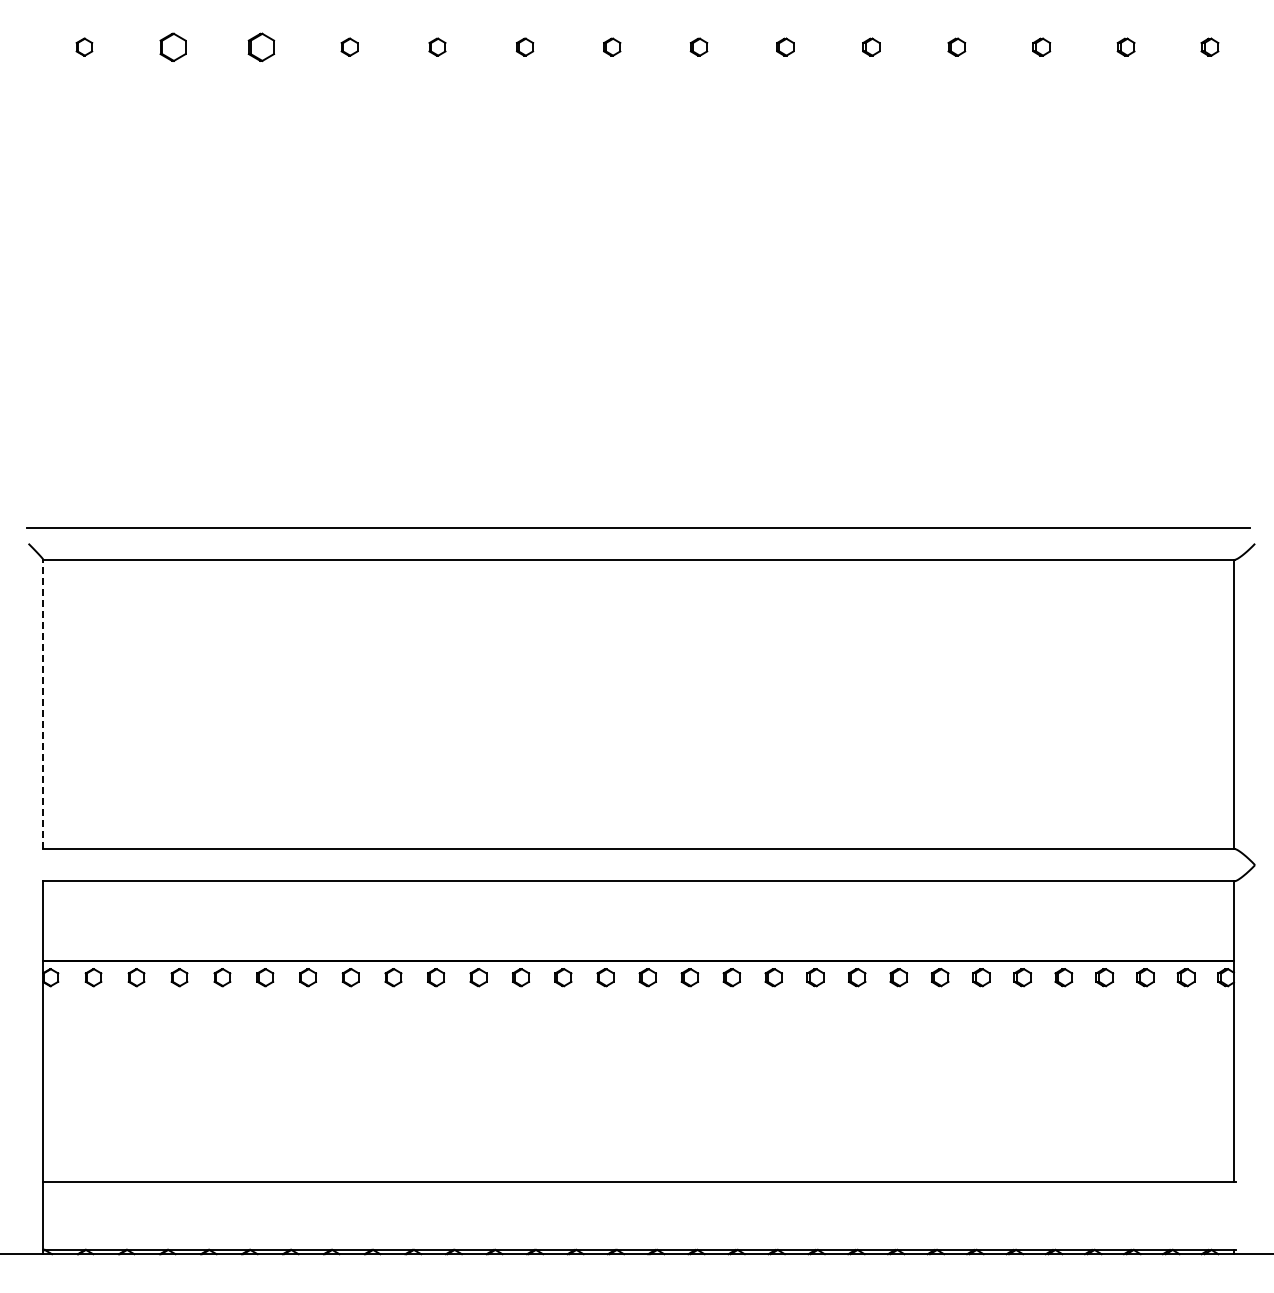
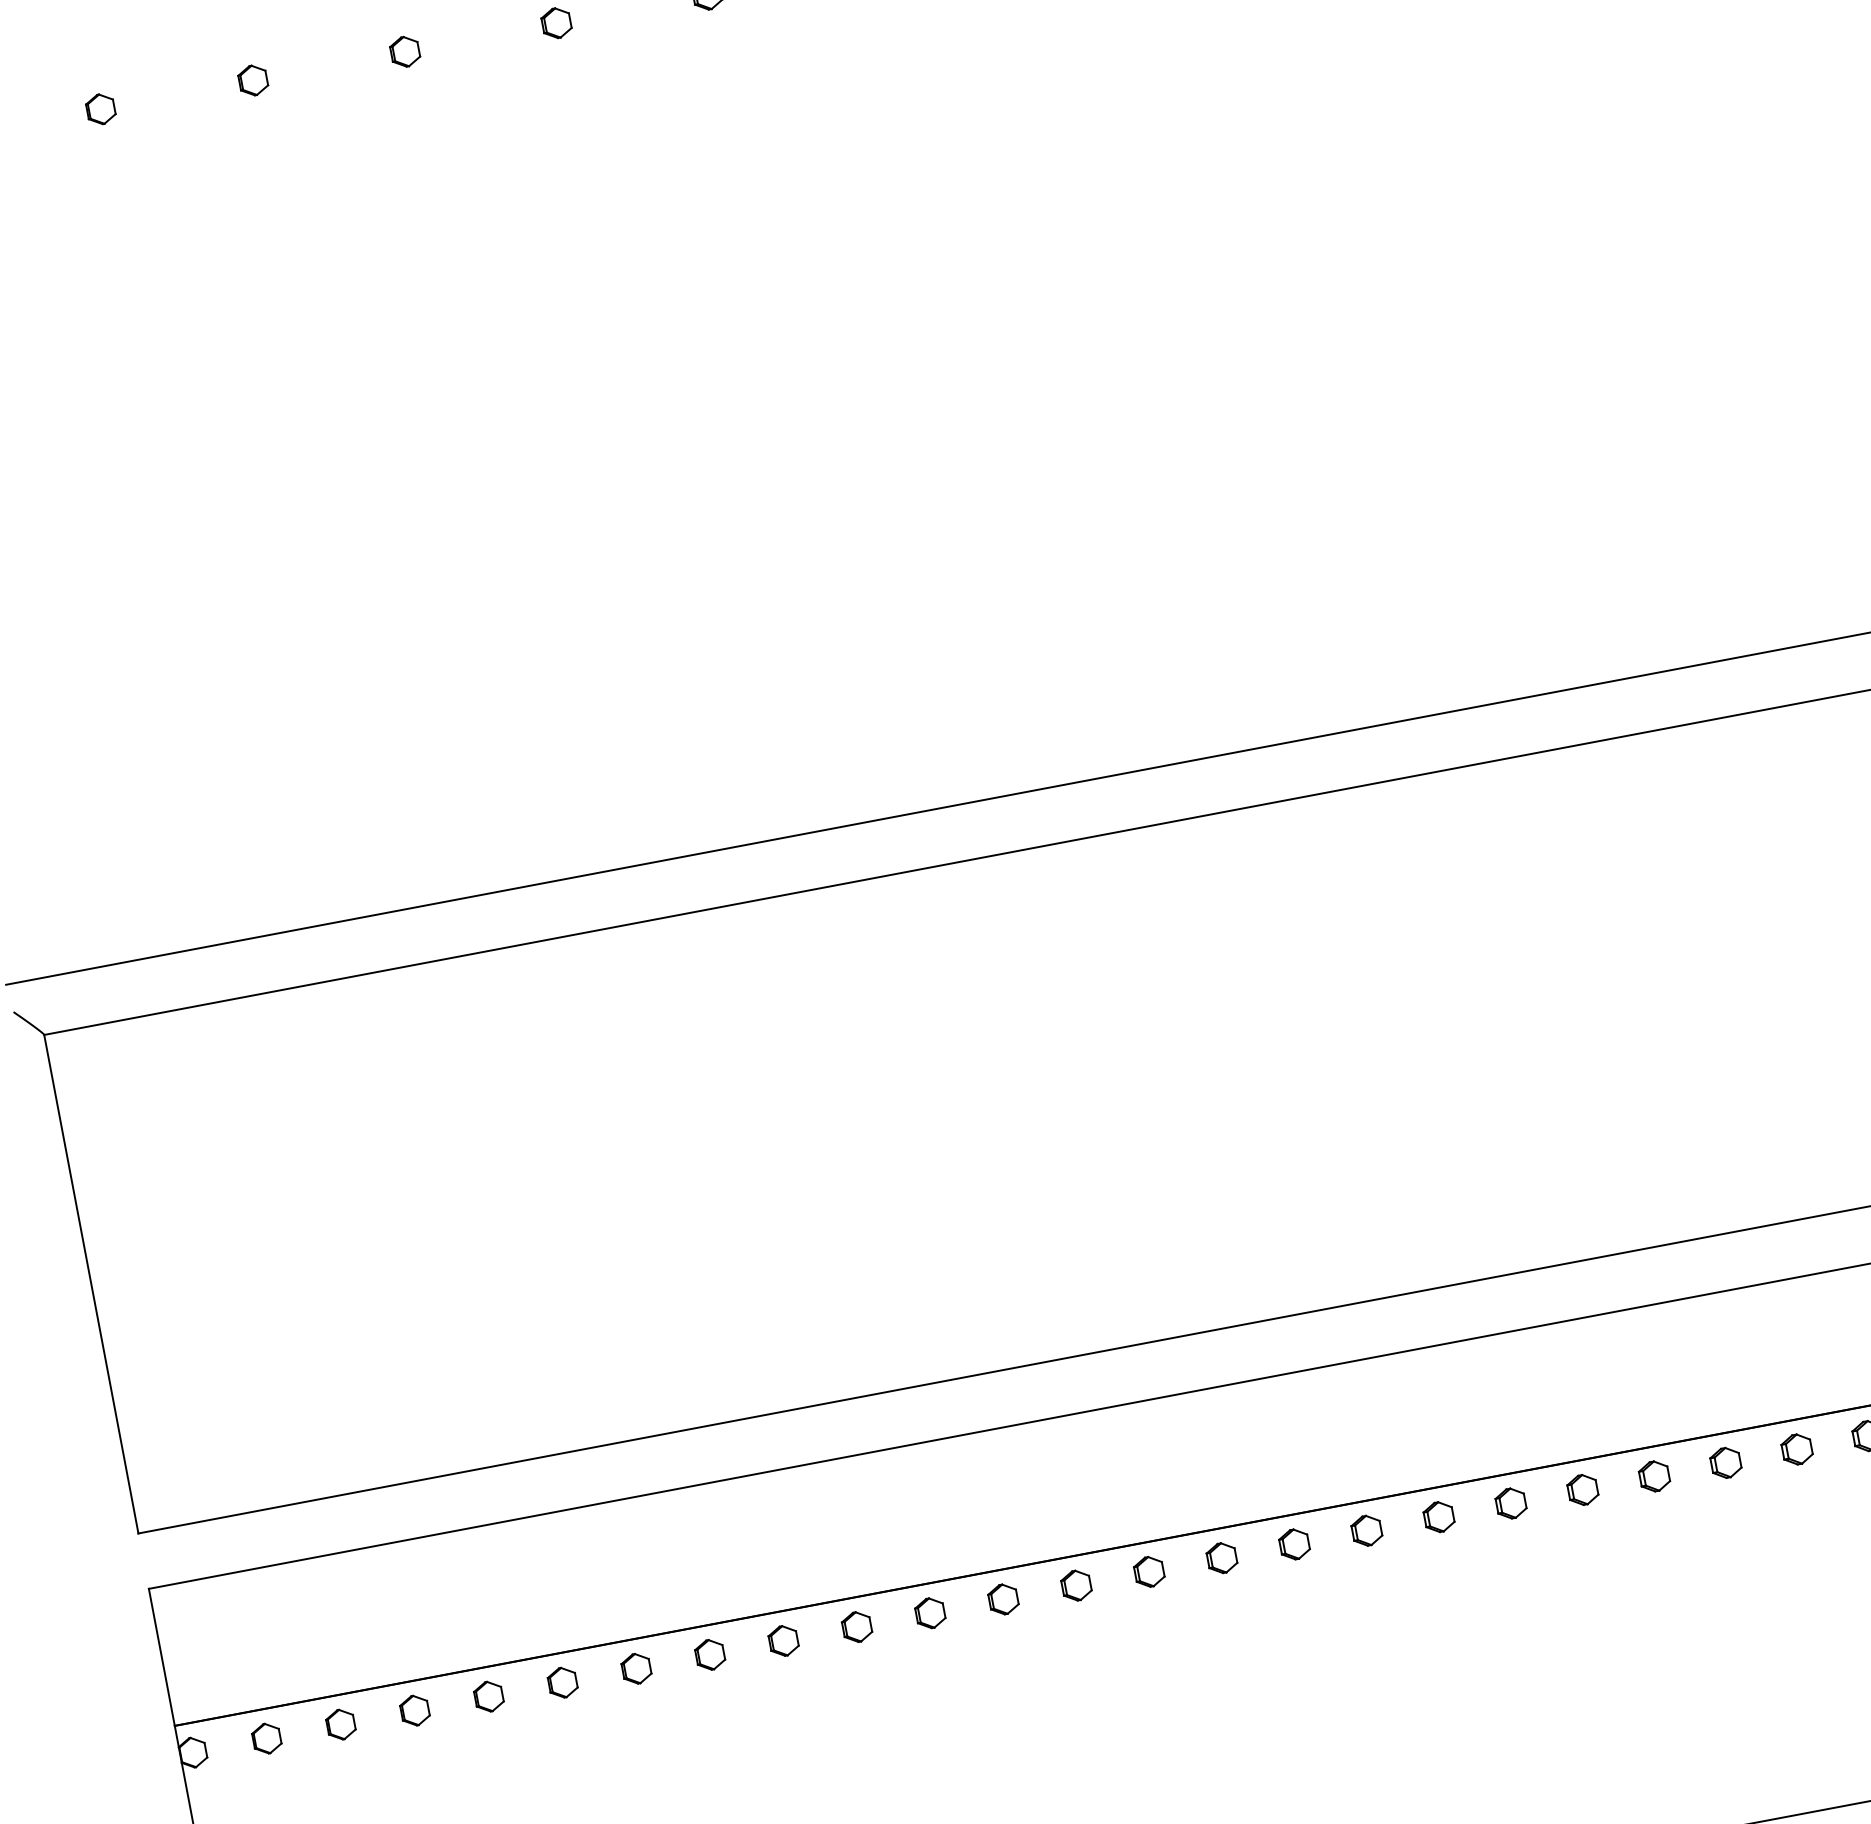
part: (172, 46) -> (99, 108), size x0.62
part: (261, 46) -> (253, 79), size x0.62
line: (43, 704) -> (91, 1284), dashed -> solid

